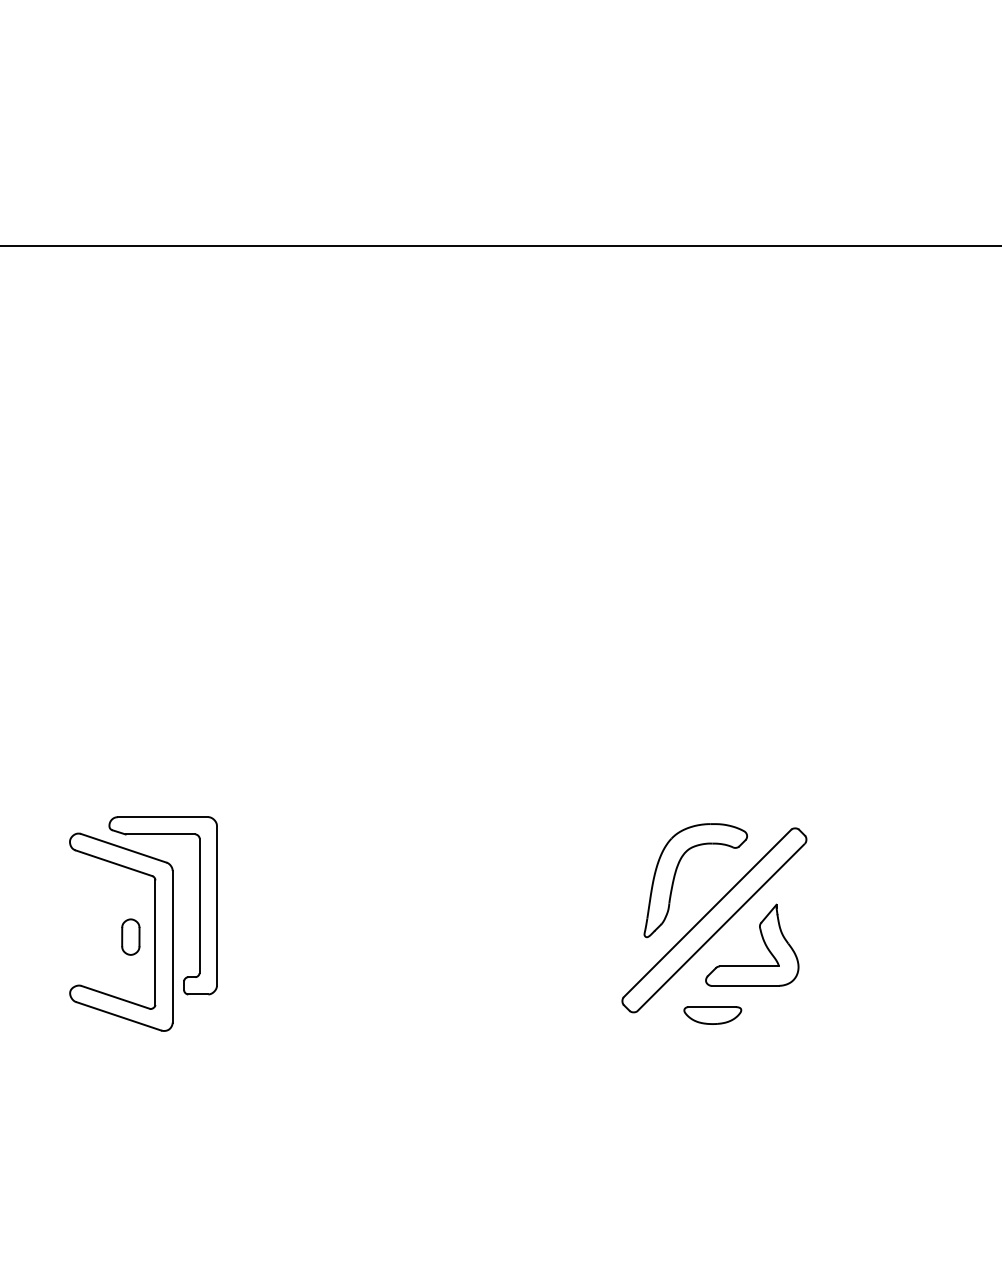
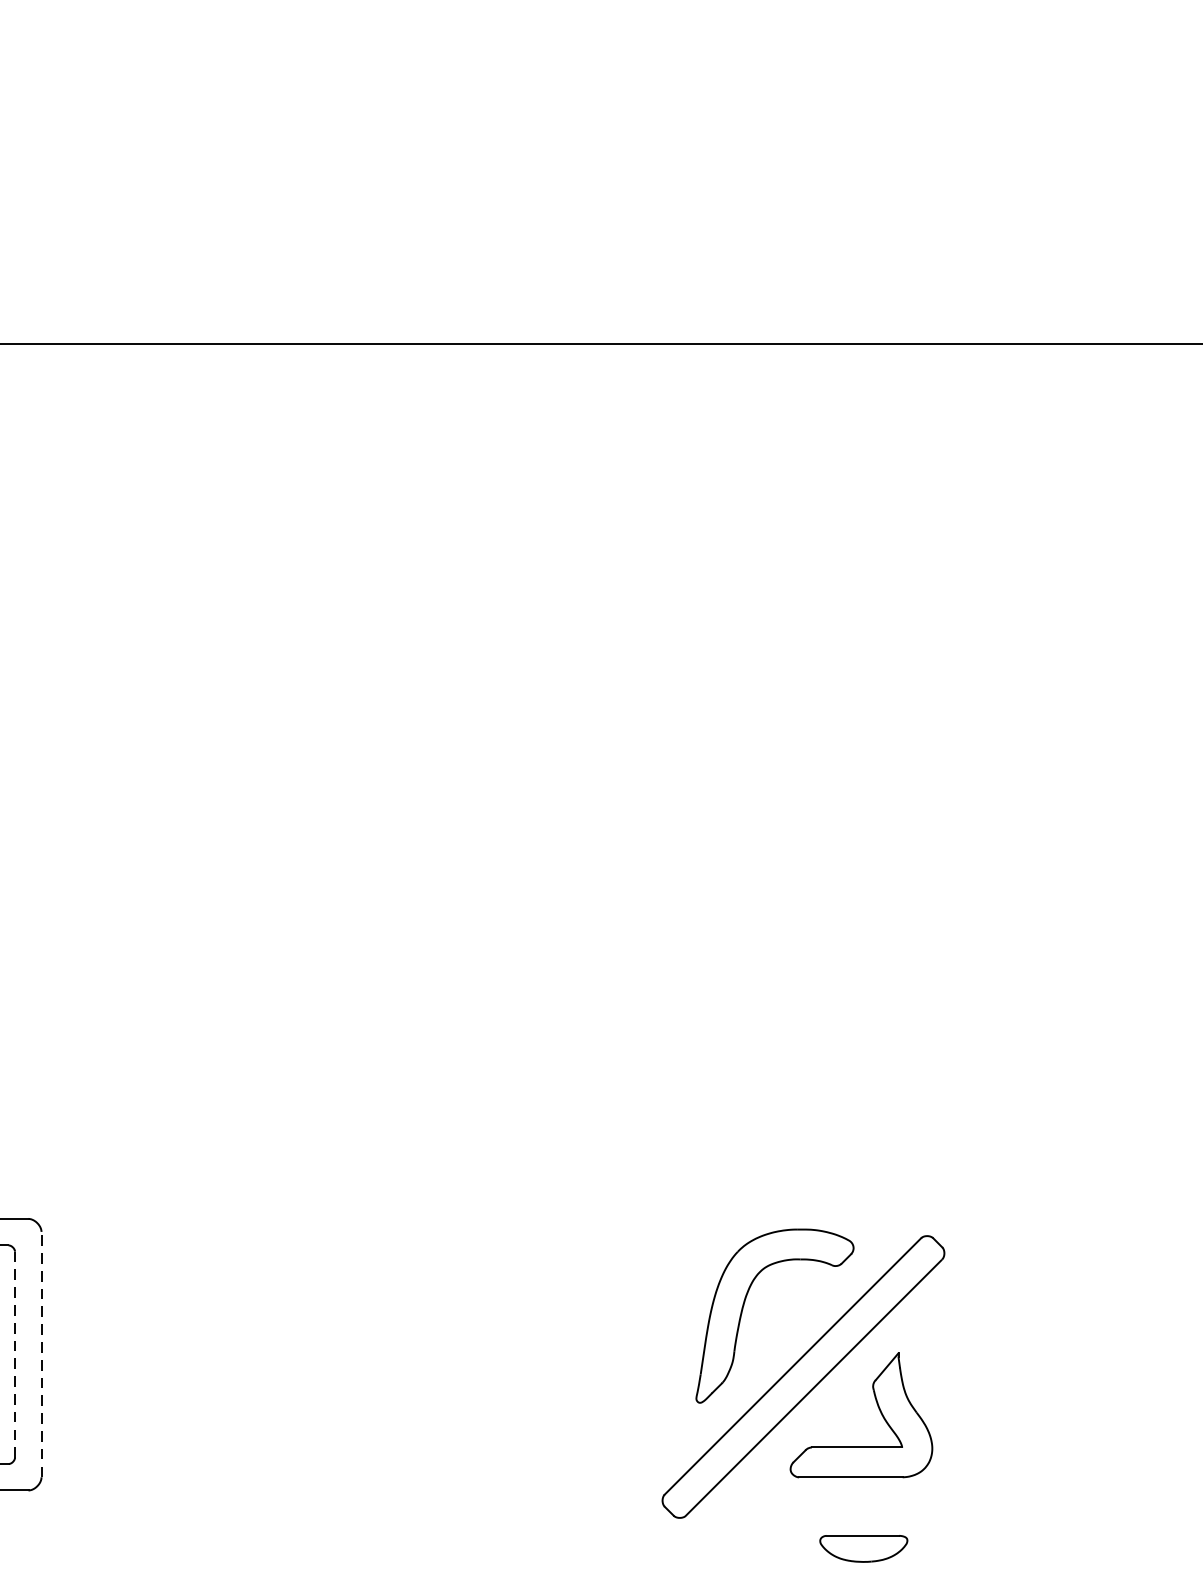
line: (216, 905) -> (40, 1354), solid -> dashed
line: (199, 906) -> (14, 1355), solid -> dashed
part: (712, 1015) -> (863, 1548), moved

